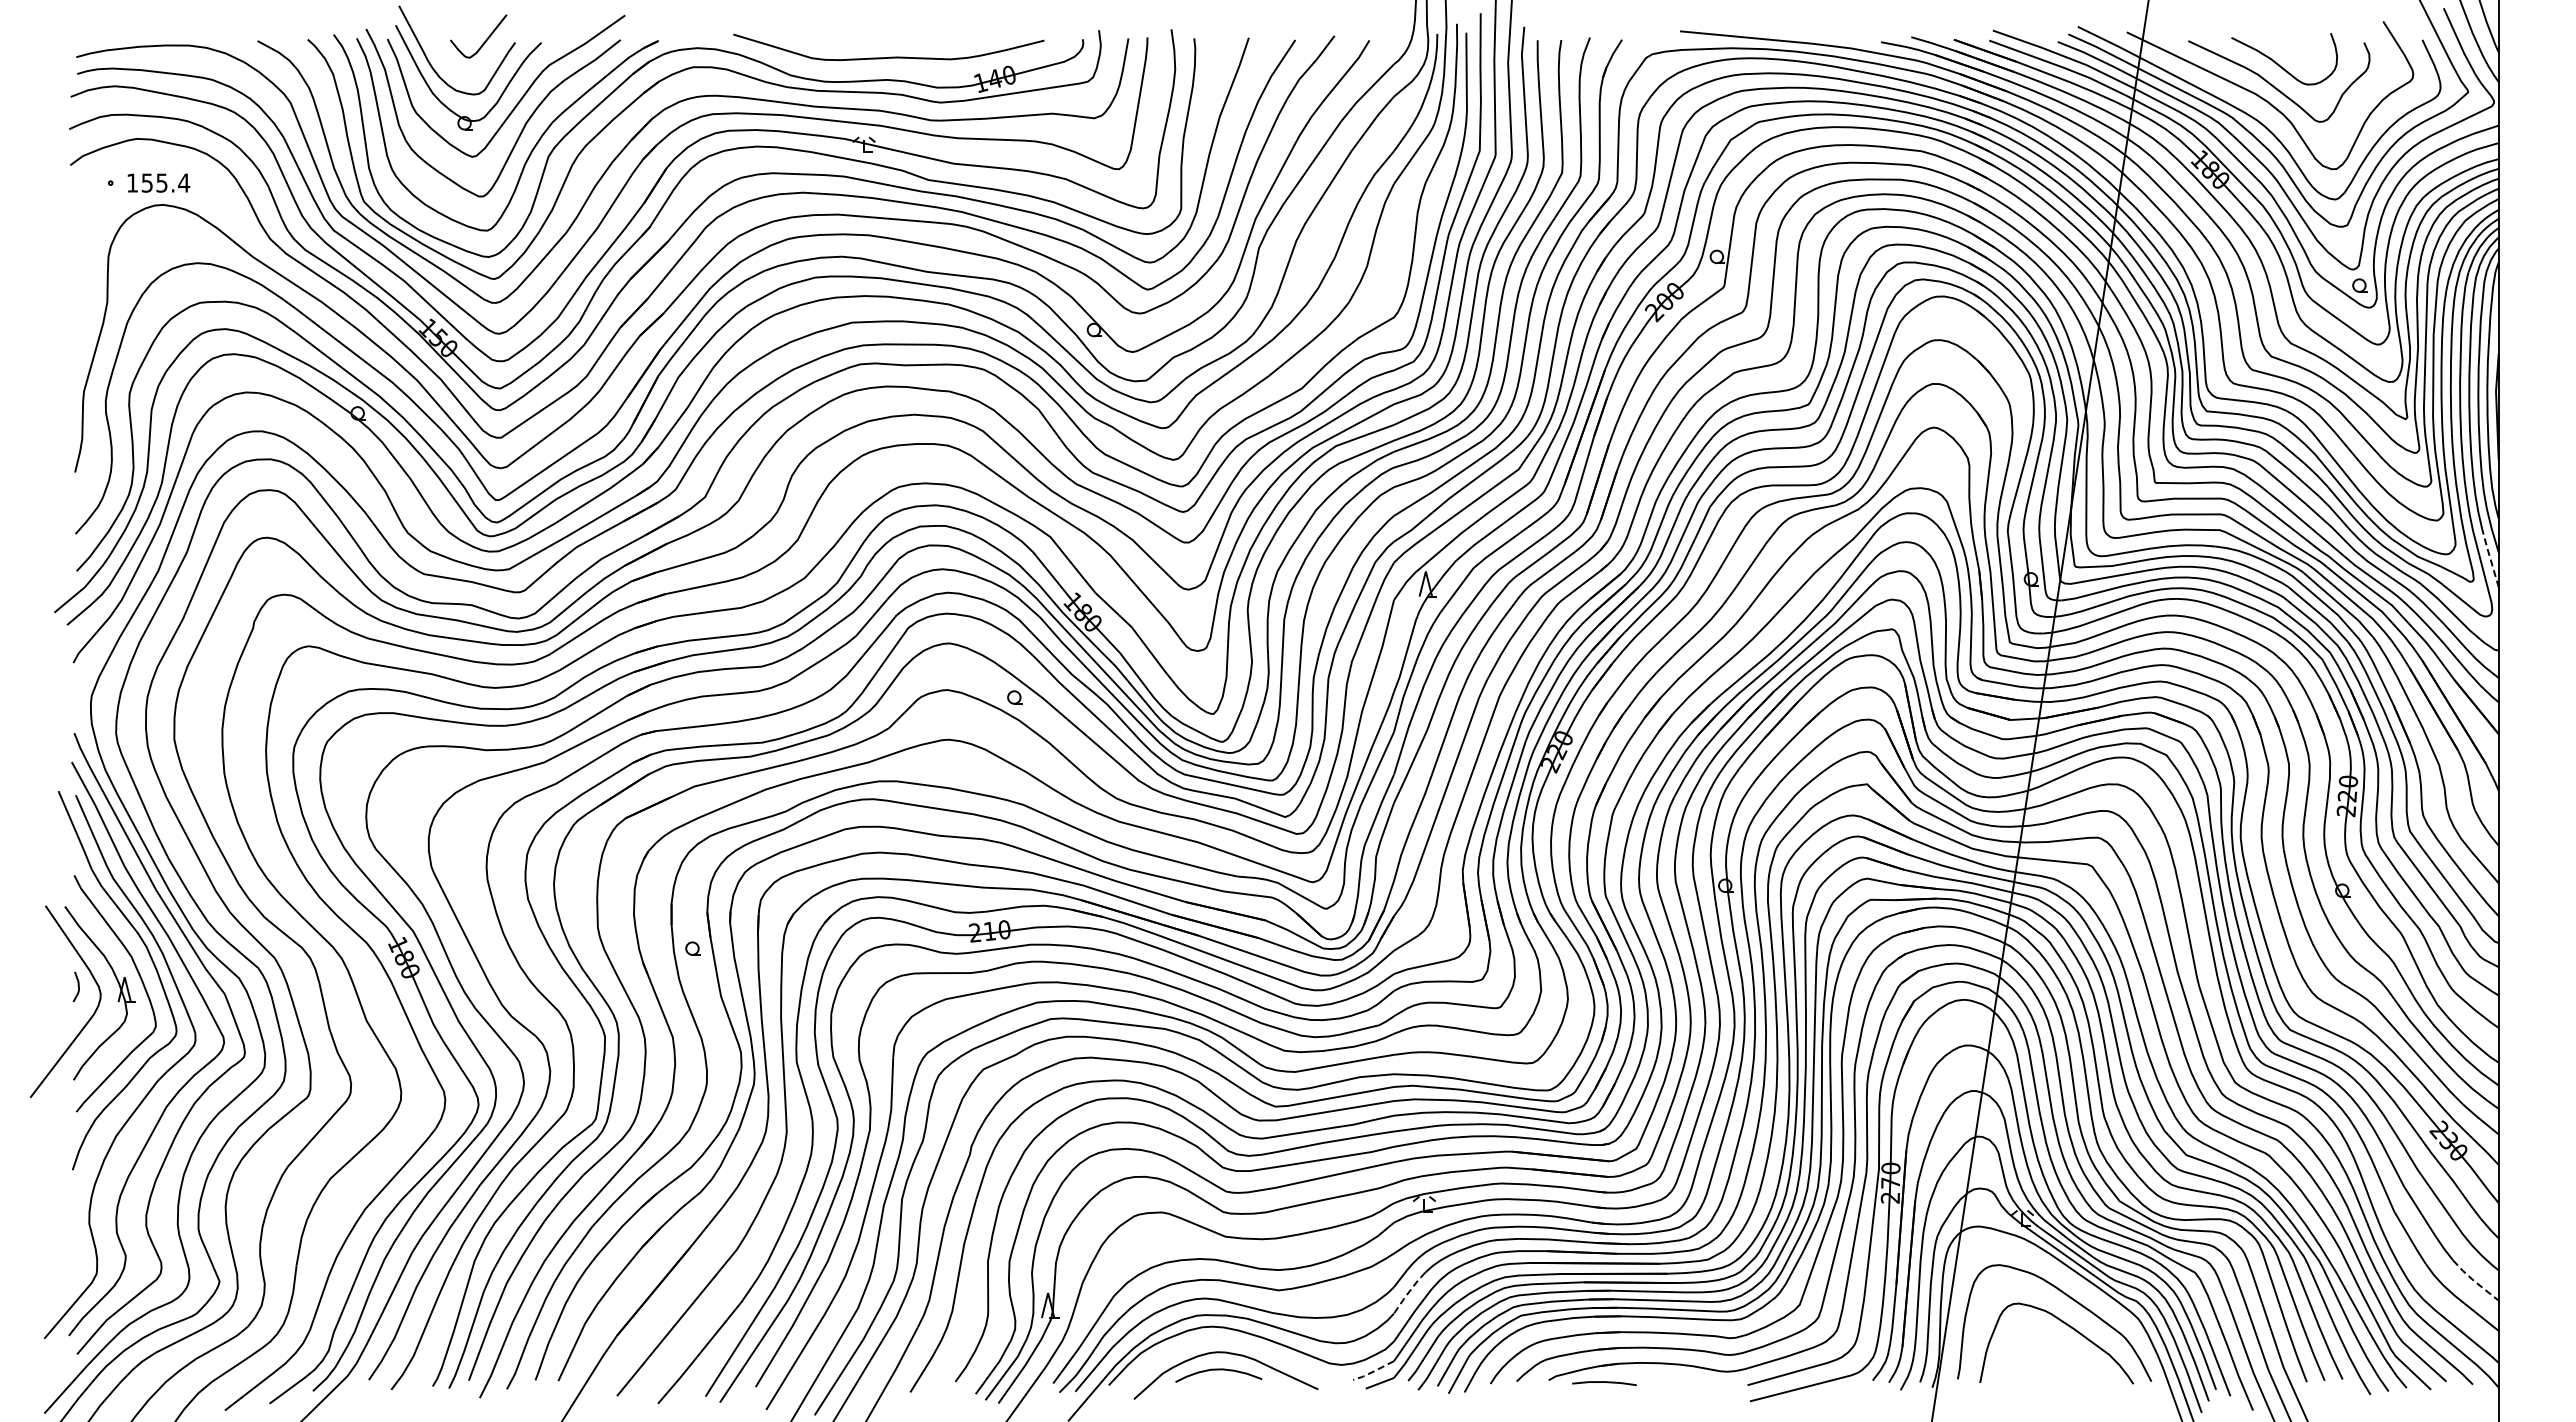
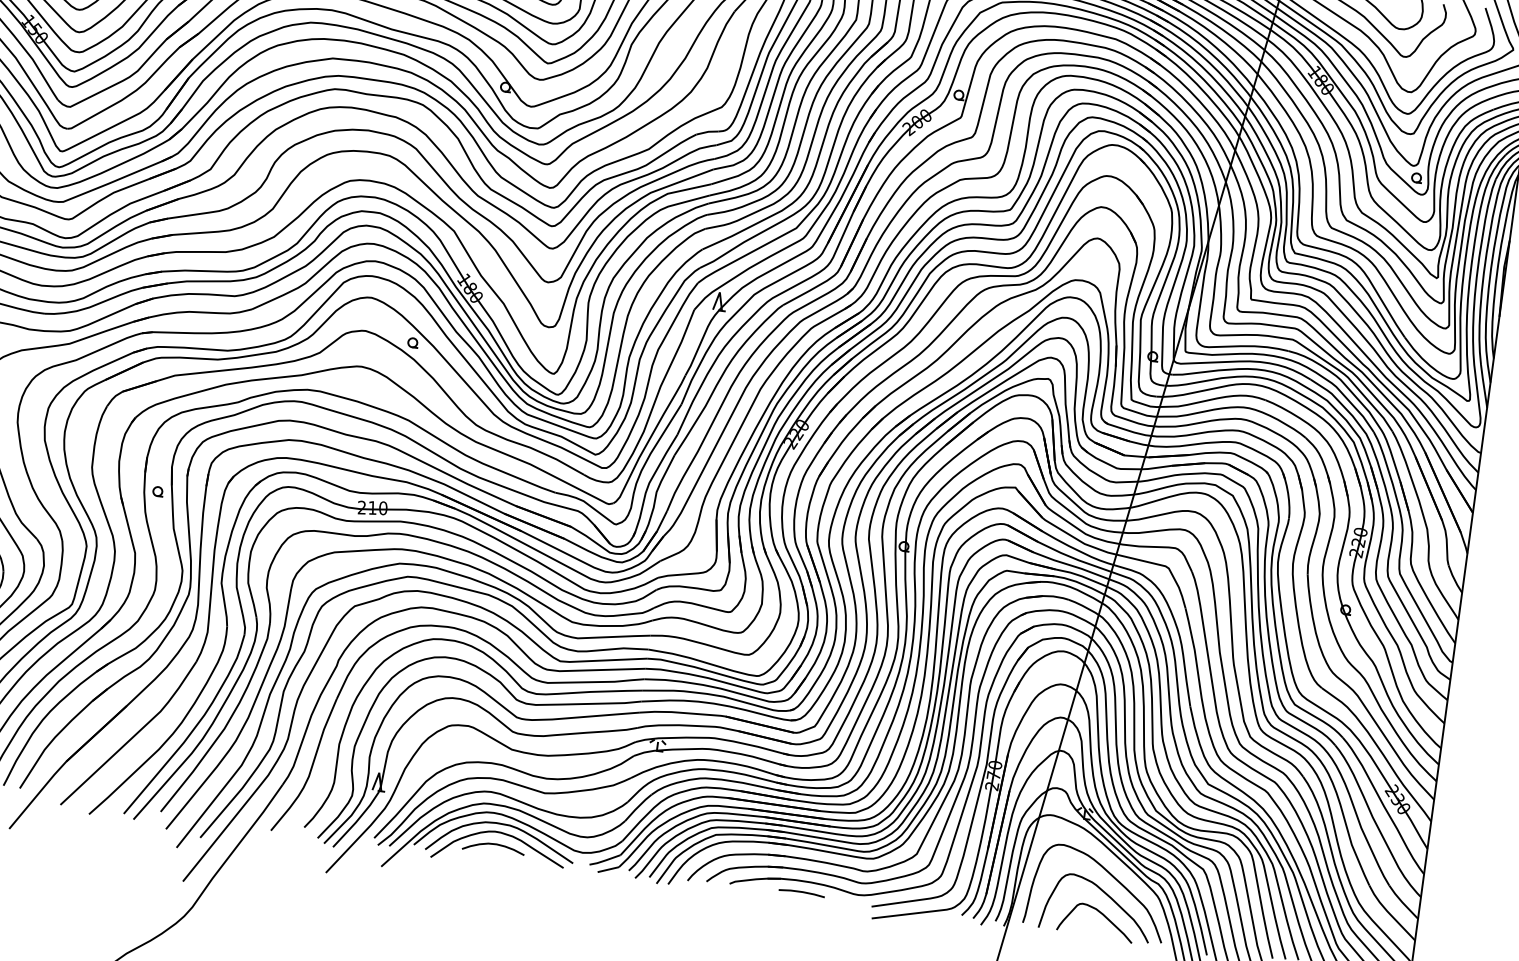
line: (2490, 558) -> (1484, 386), dashed -> solid
line: (2474, 1280) -> (1402, 902), dashed -> solid
line: (1408, 1292) -> (637, 807), dashed -> solid
curve: (1227, 1341) -> (503, 824), added
curve: (2064, 1353) -> (1101, 914), added
line: (1374, 1371) -> (605, 860), dashed -> solid
line: (1604, 1382) -> (801, 892), moved

